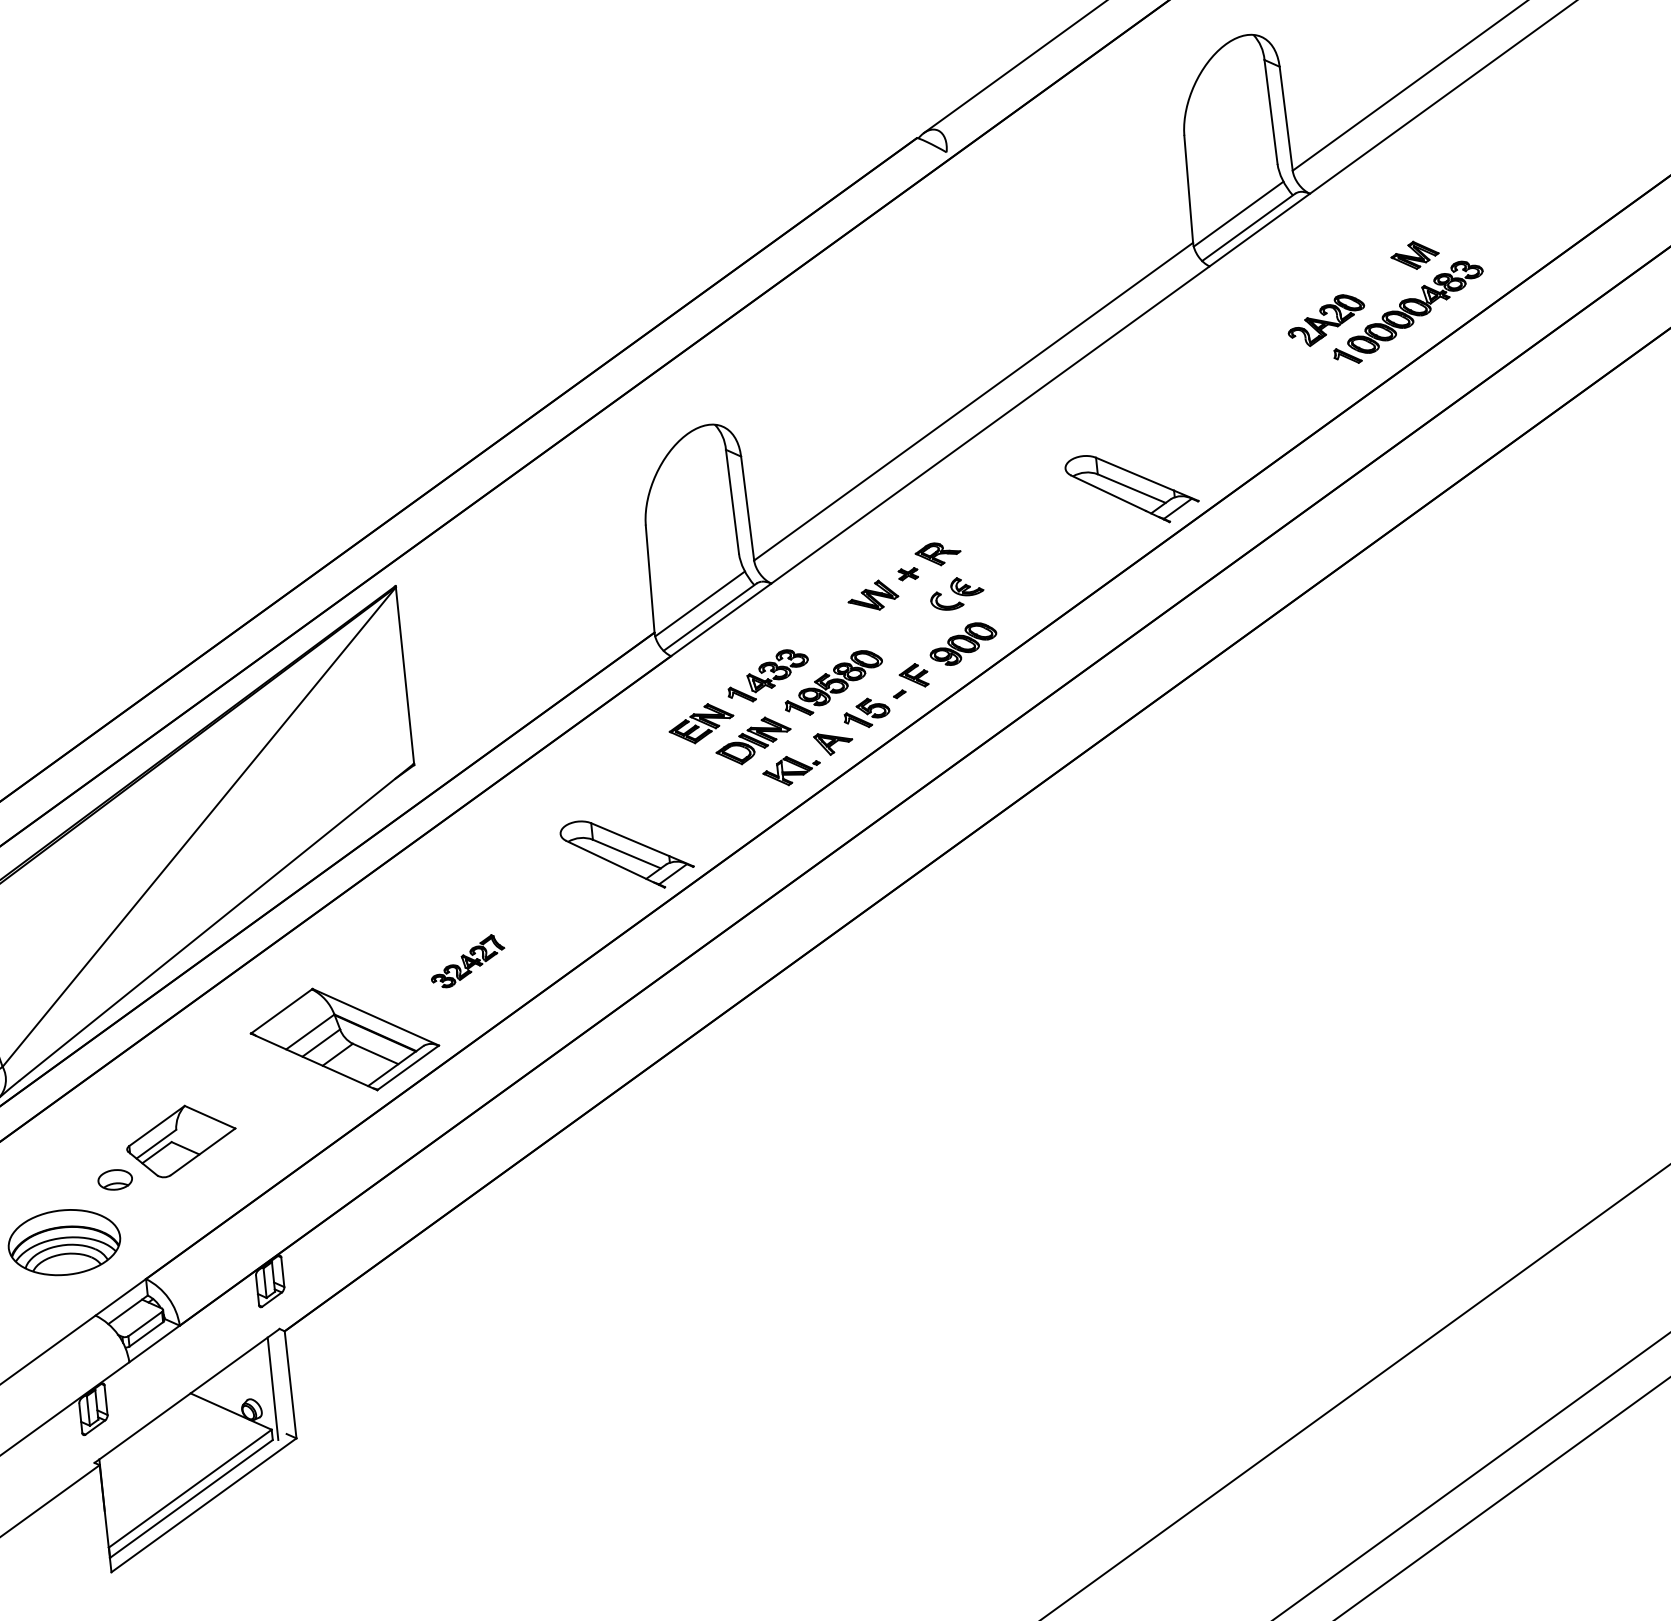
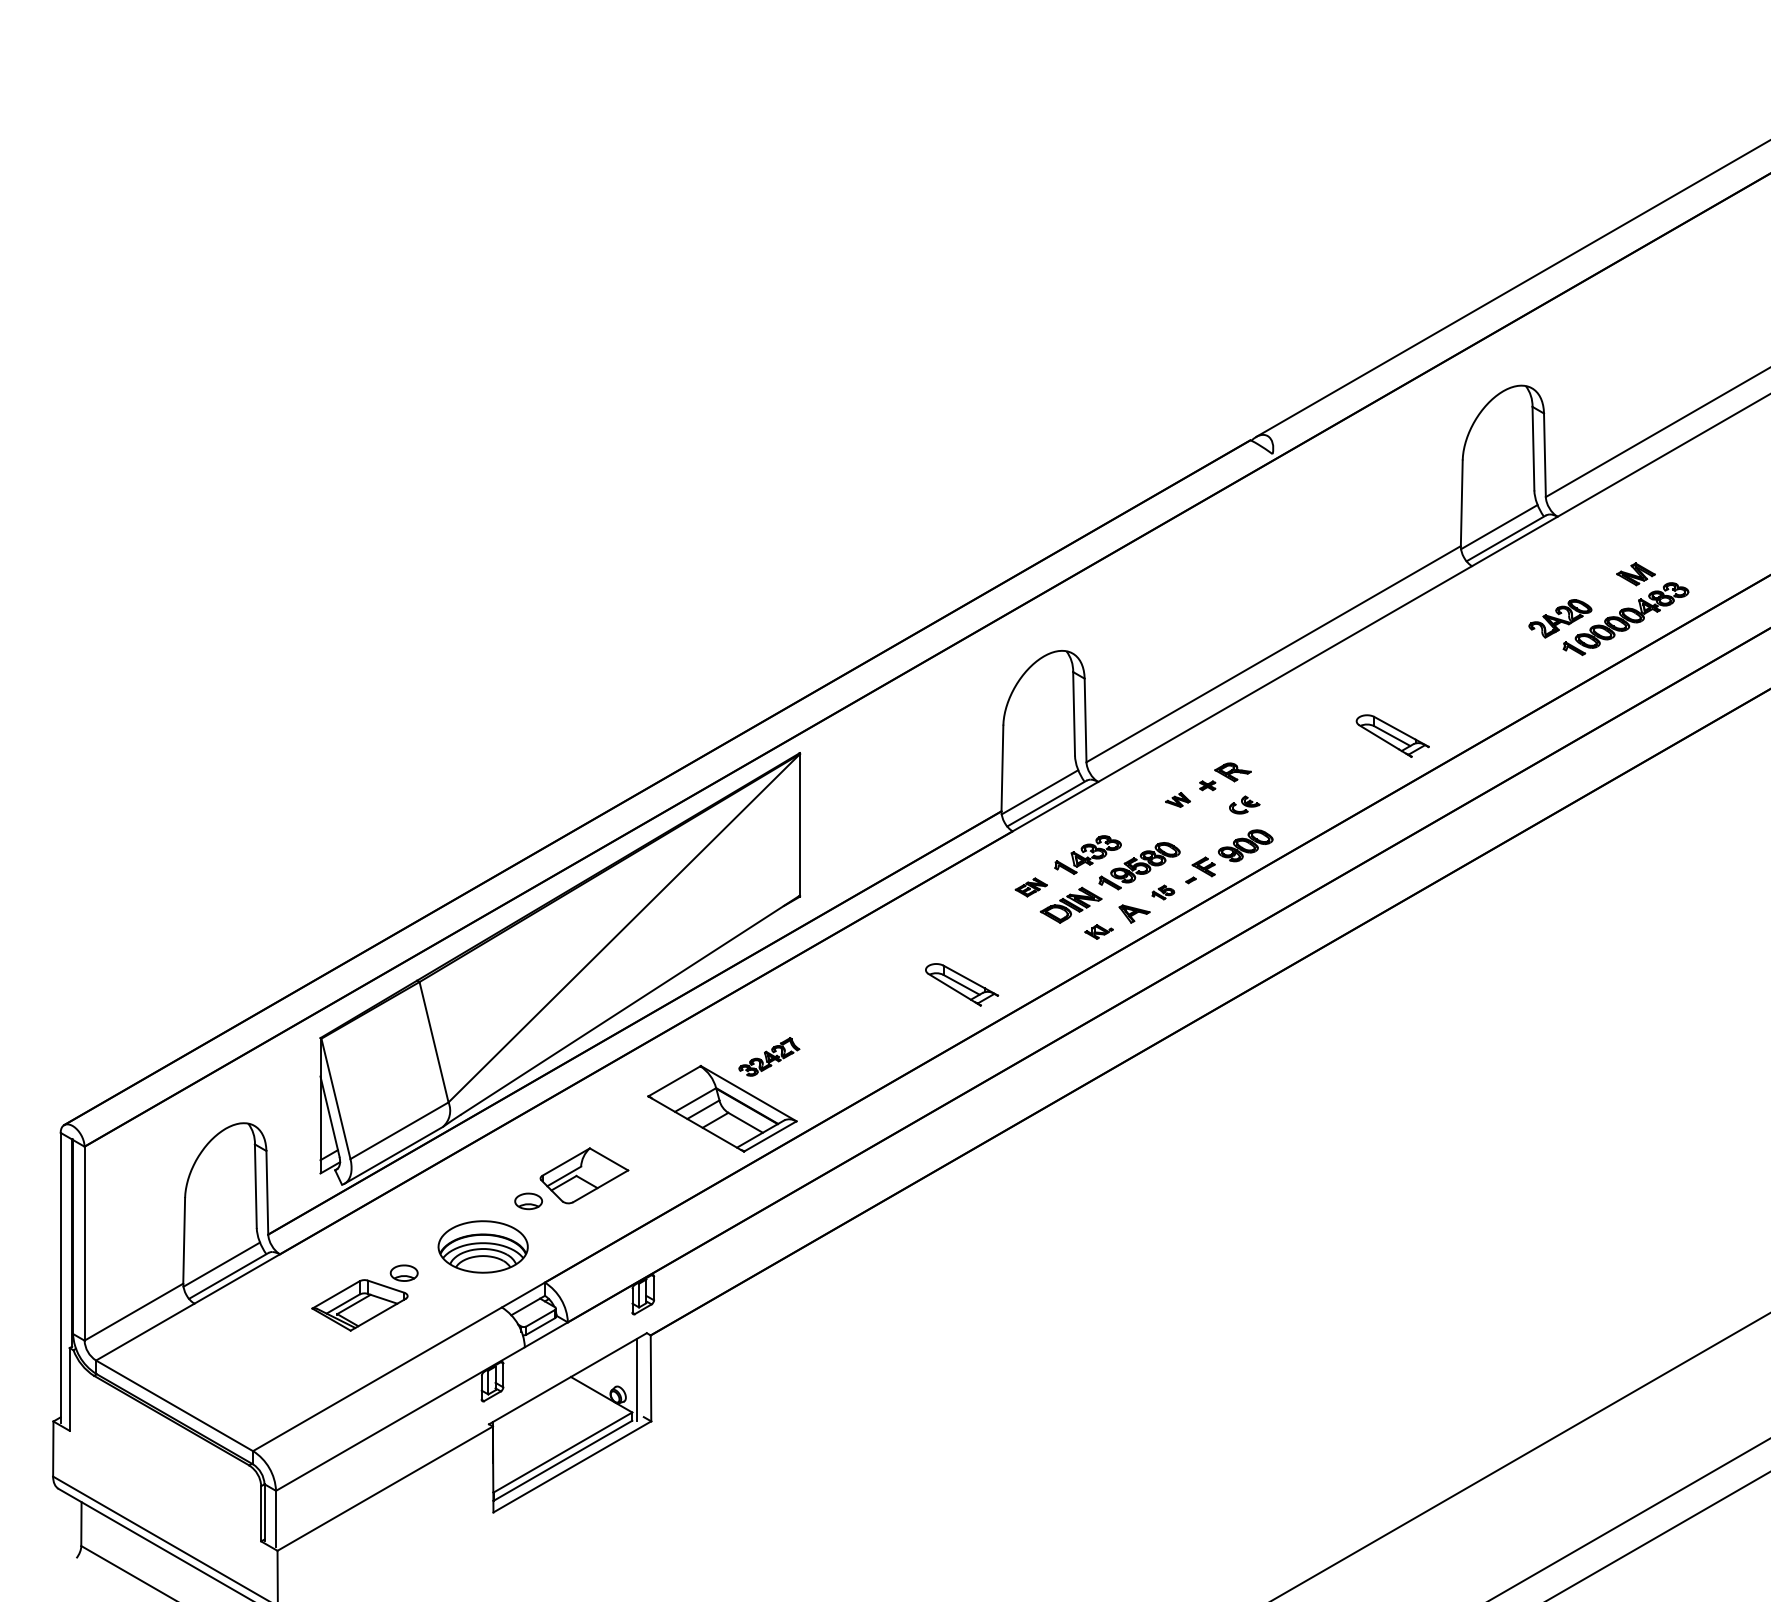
part: (1132, 487) -> (1392, 735), size x0.7
part: (956, 592) -> (1244, 804), size x0.7
part: (872, 595) -> (1177, 799), size x0.6
part: (866, 712) -> (1163, 892), size x0.6
part: (701, 723) -> (1031, 887), size x0.6
part: (790, 769) -> (1098, 931), size x0.6
part: (626, 853) -> (961, 984), size x0.7
part: (467, 960) -> (769, 1056), moved

